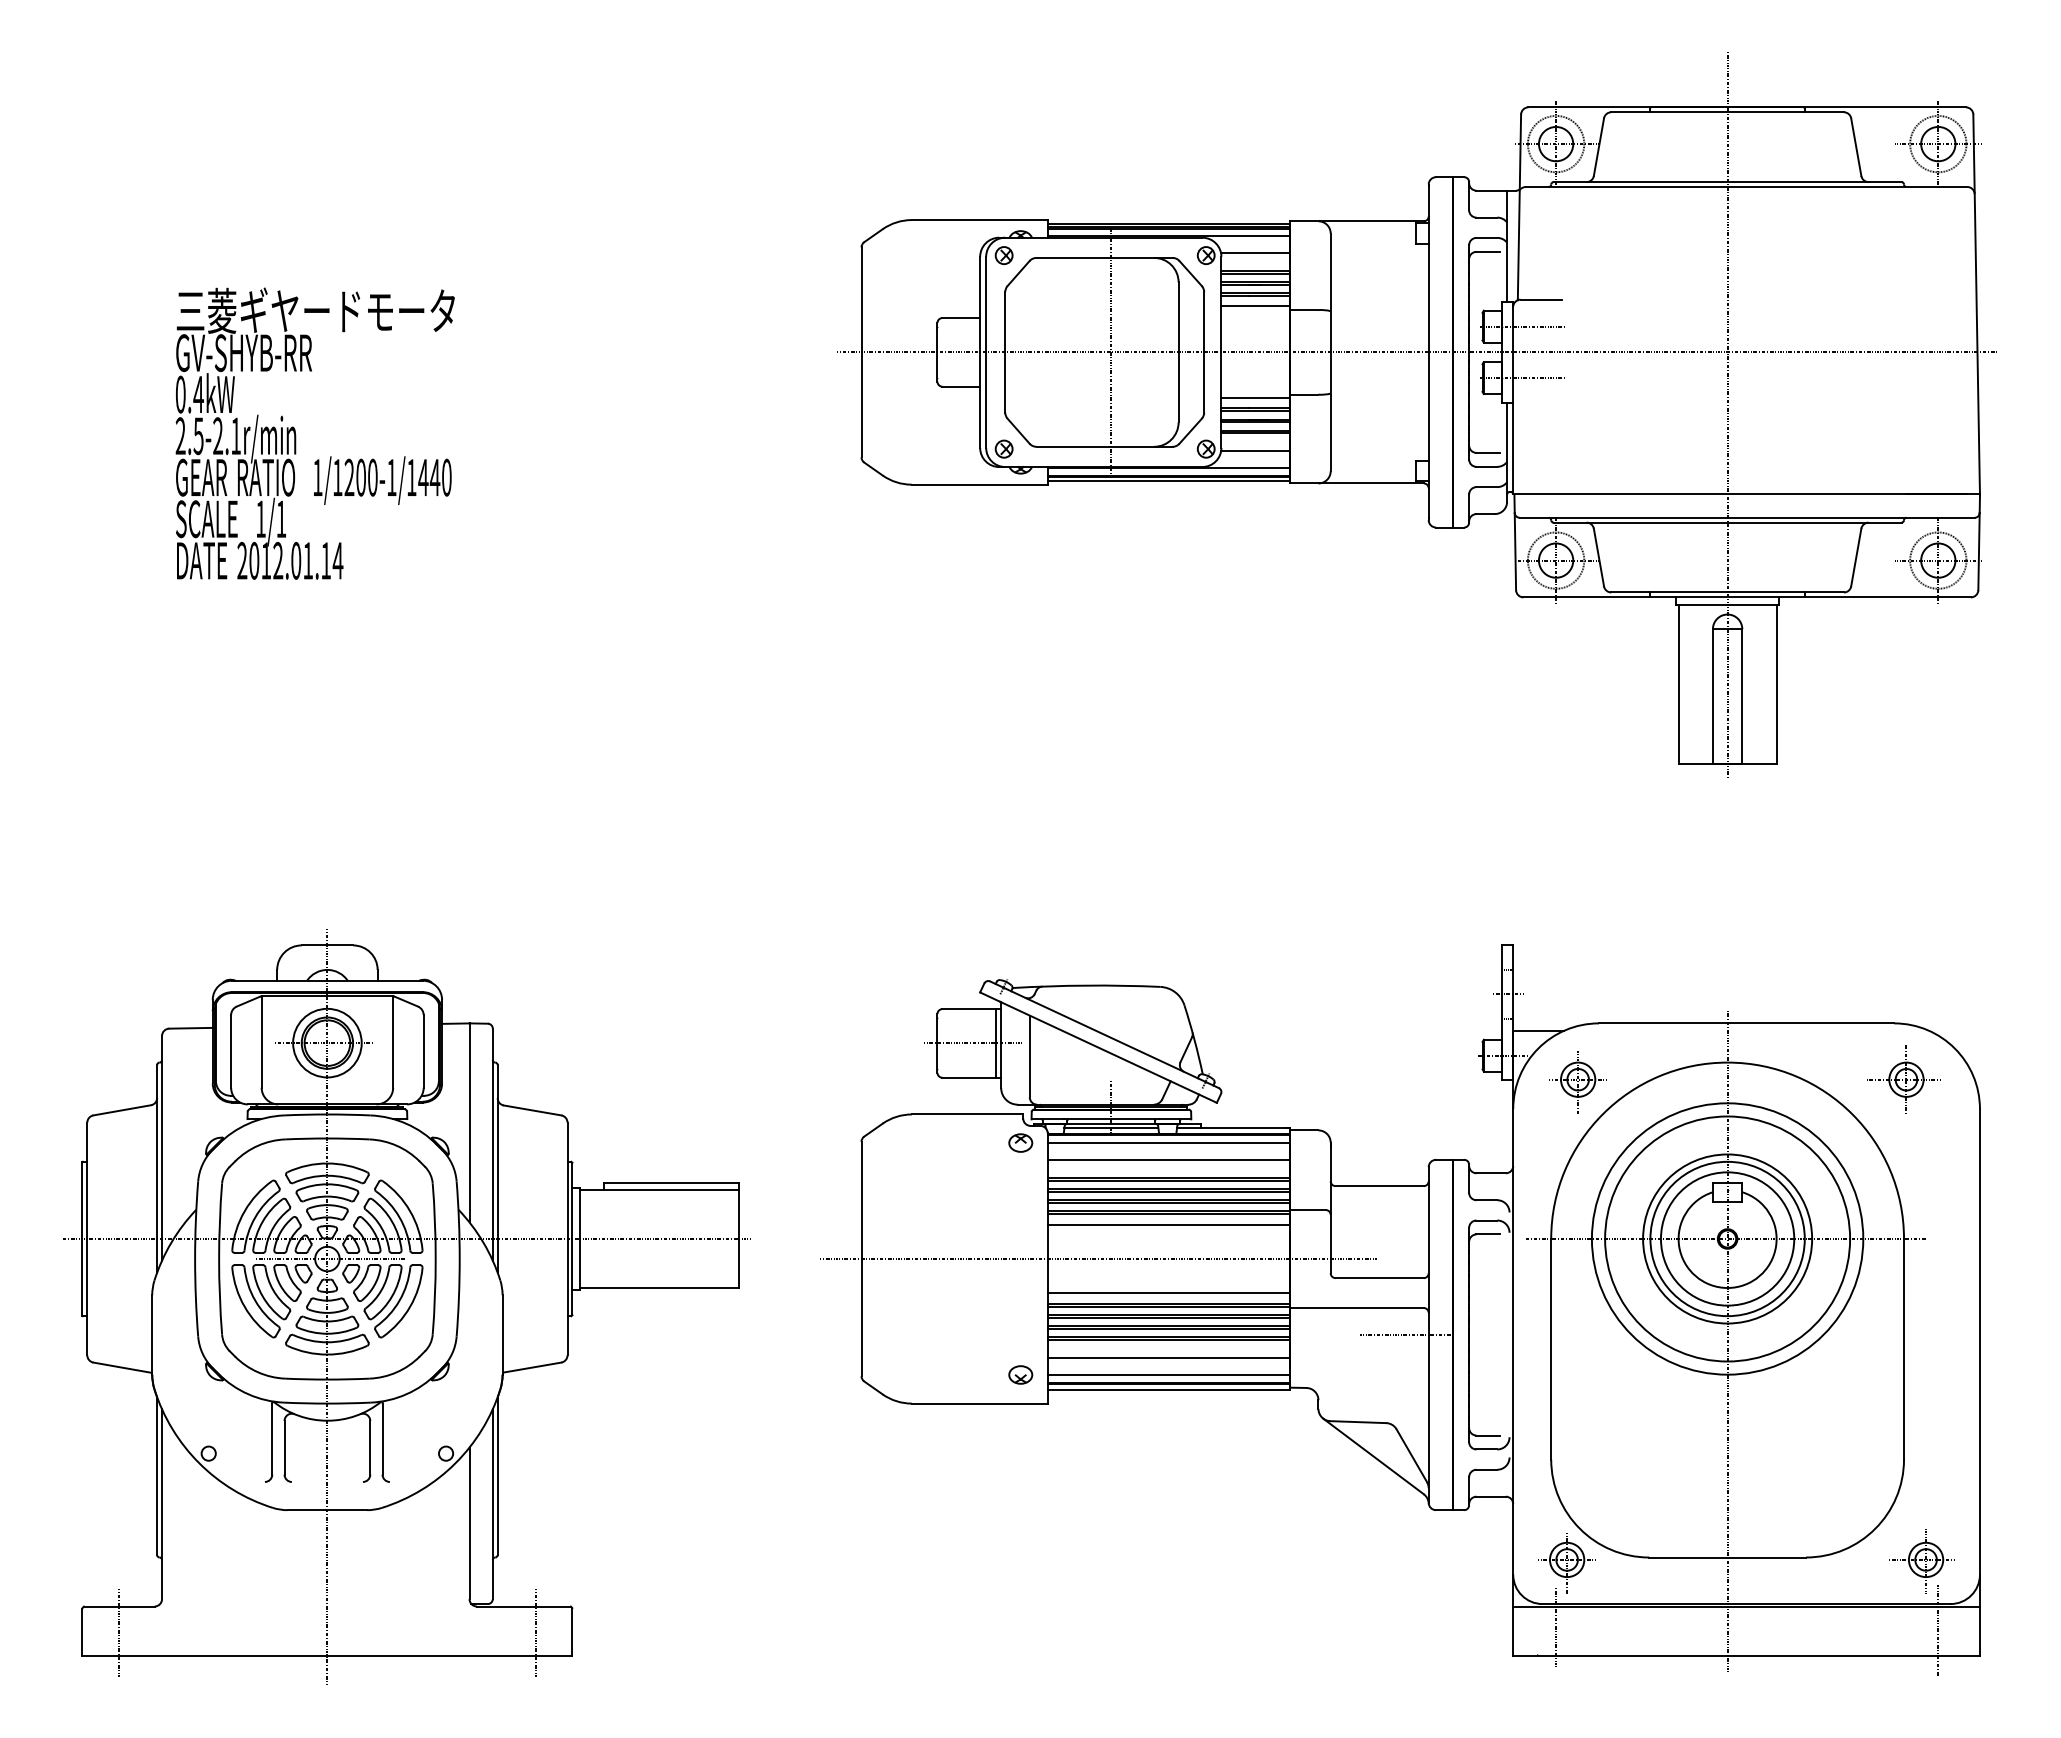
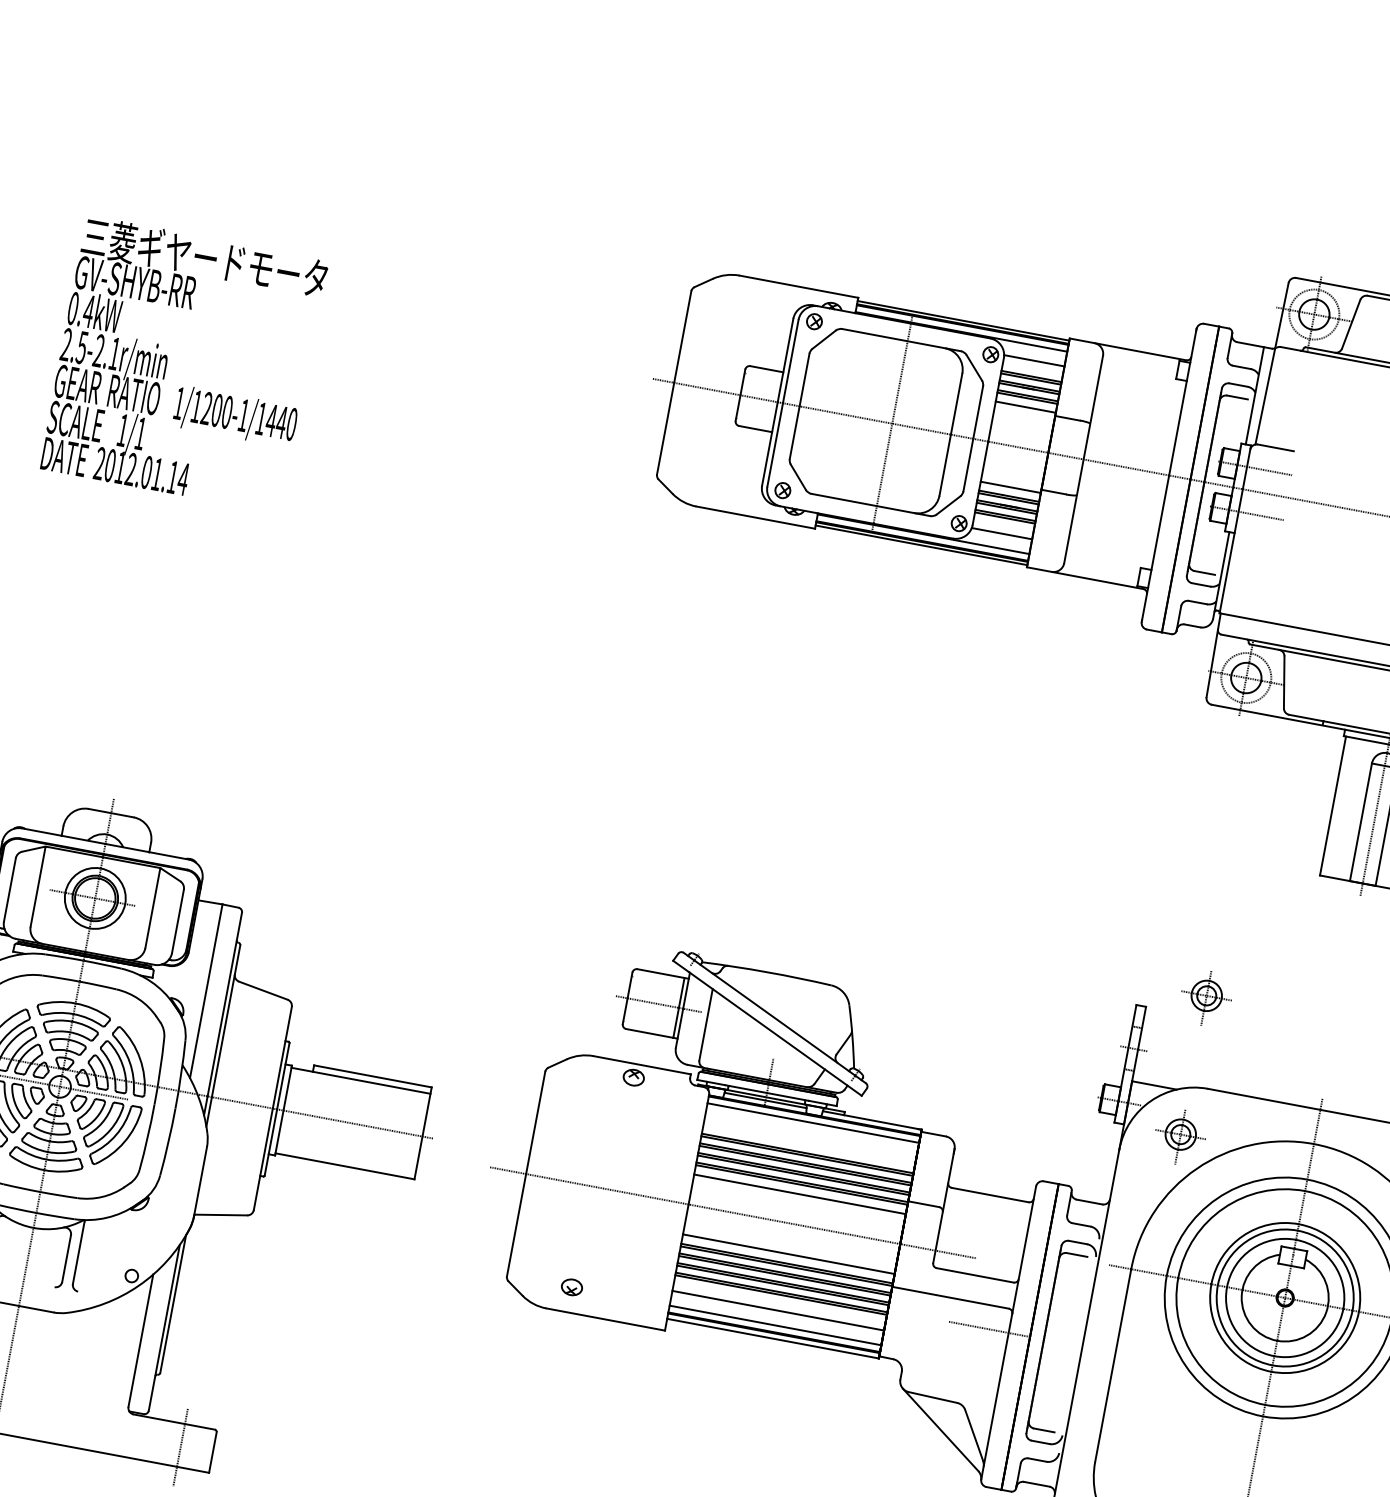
part: (1577, 923) -> (1205, 998), added
part: (1020, 1142) -> (633, 1077), moved
line: (1168, 1159) -> (810, 1137), removed
part: (1020, 1374) -> (571, 1286), moved

